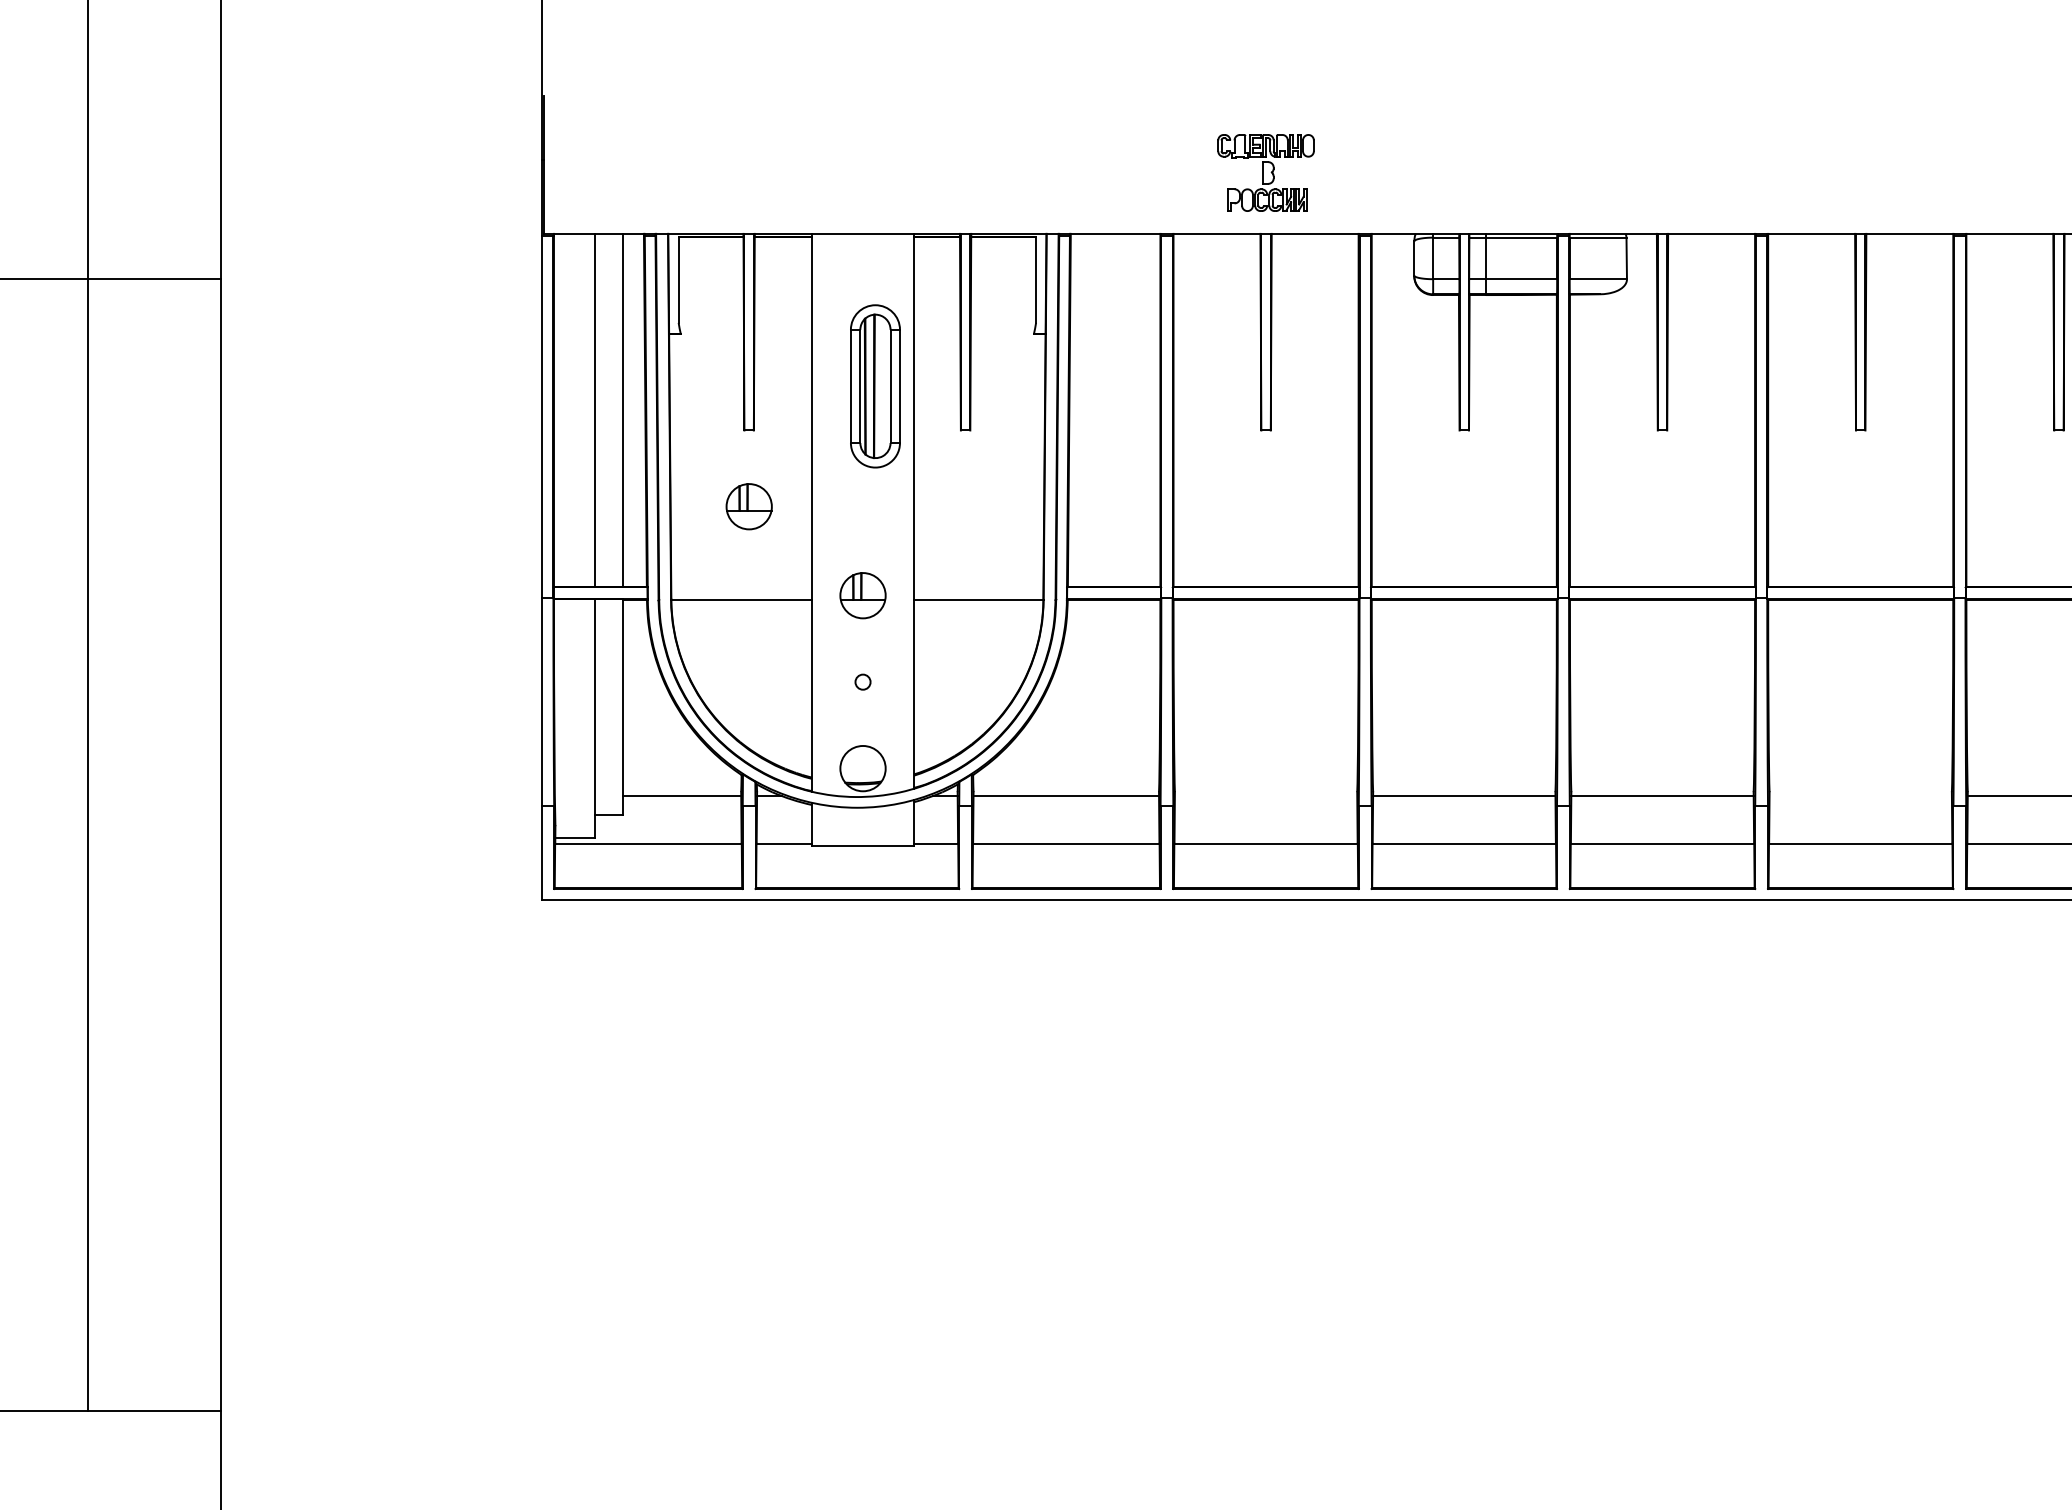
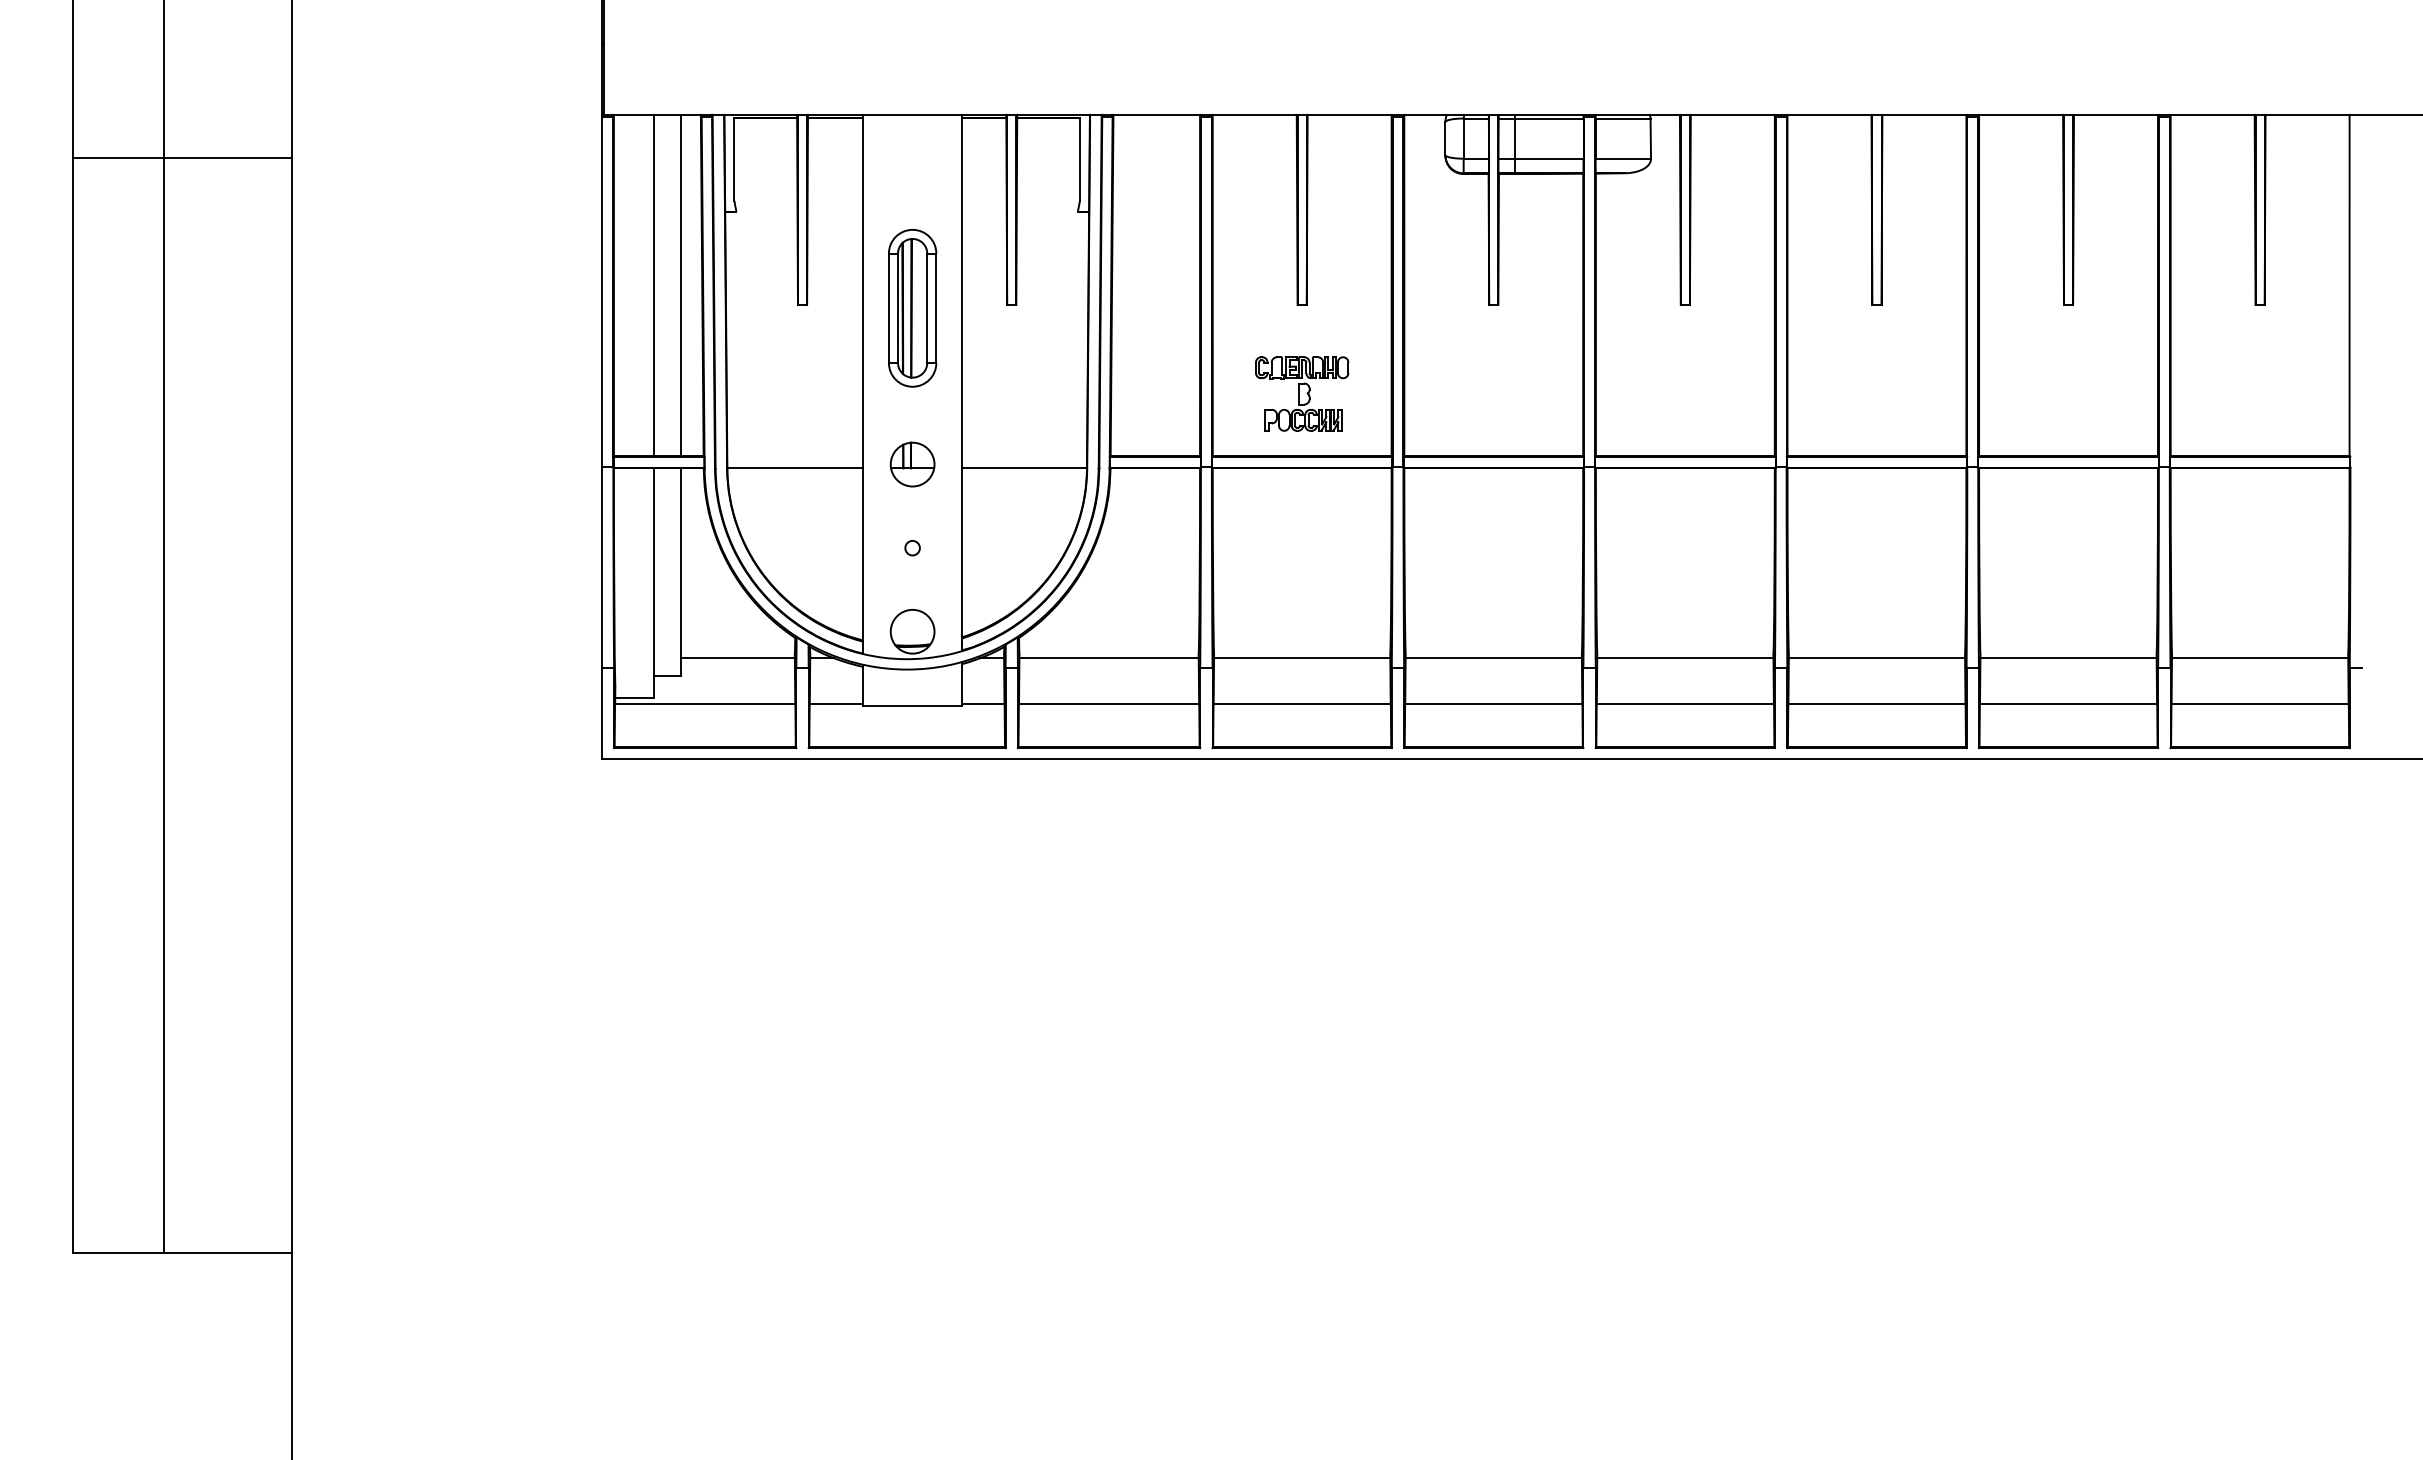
part: (1266, 172) -> (1302, 393), moved
part: (875, 386) -> (912, 308), moved
part: (749, 506) -> (802, 378), removed
line: (1266, 796) -> (1302, 658), added
line: (1860, 796) -> (1876, 658), added

